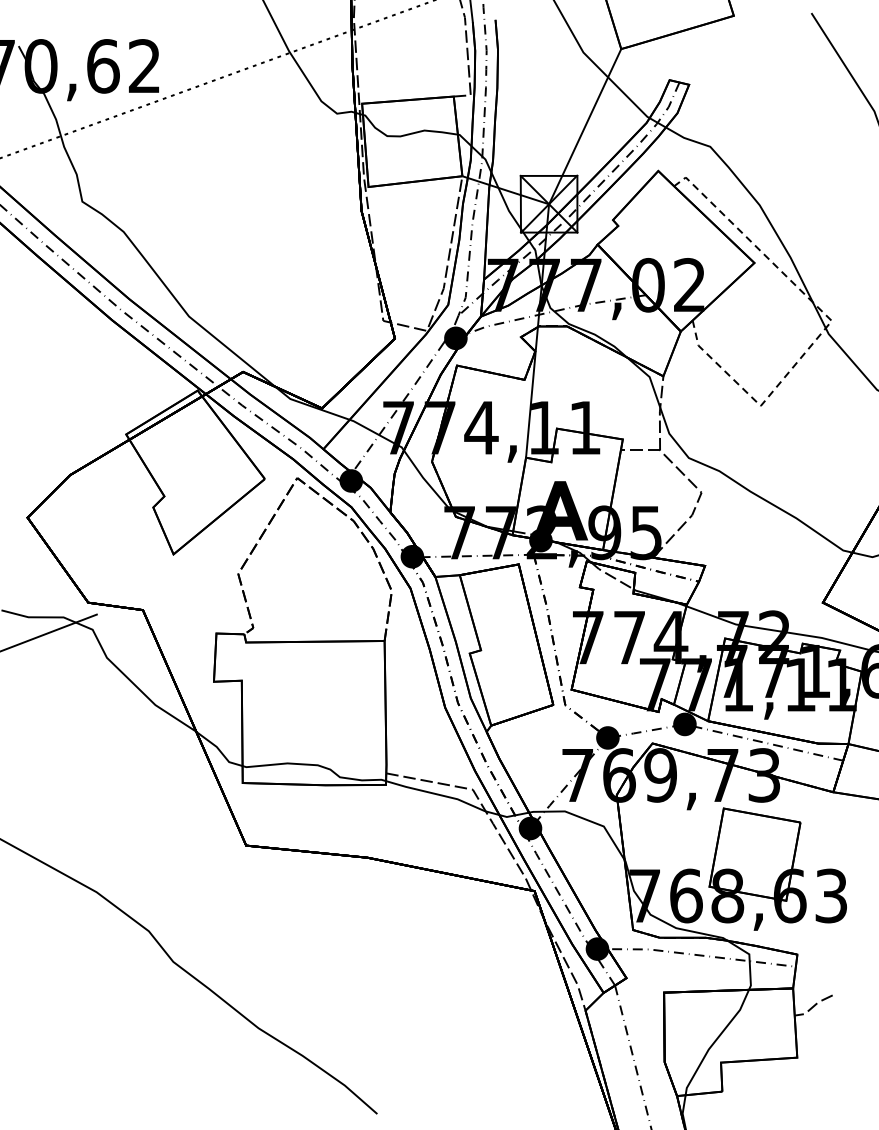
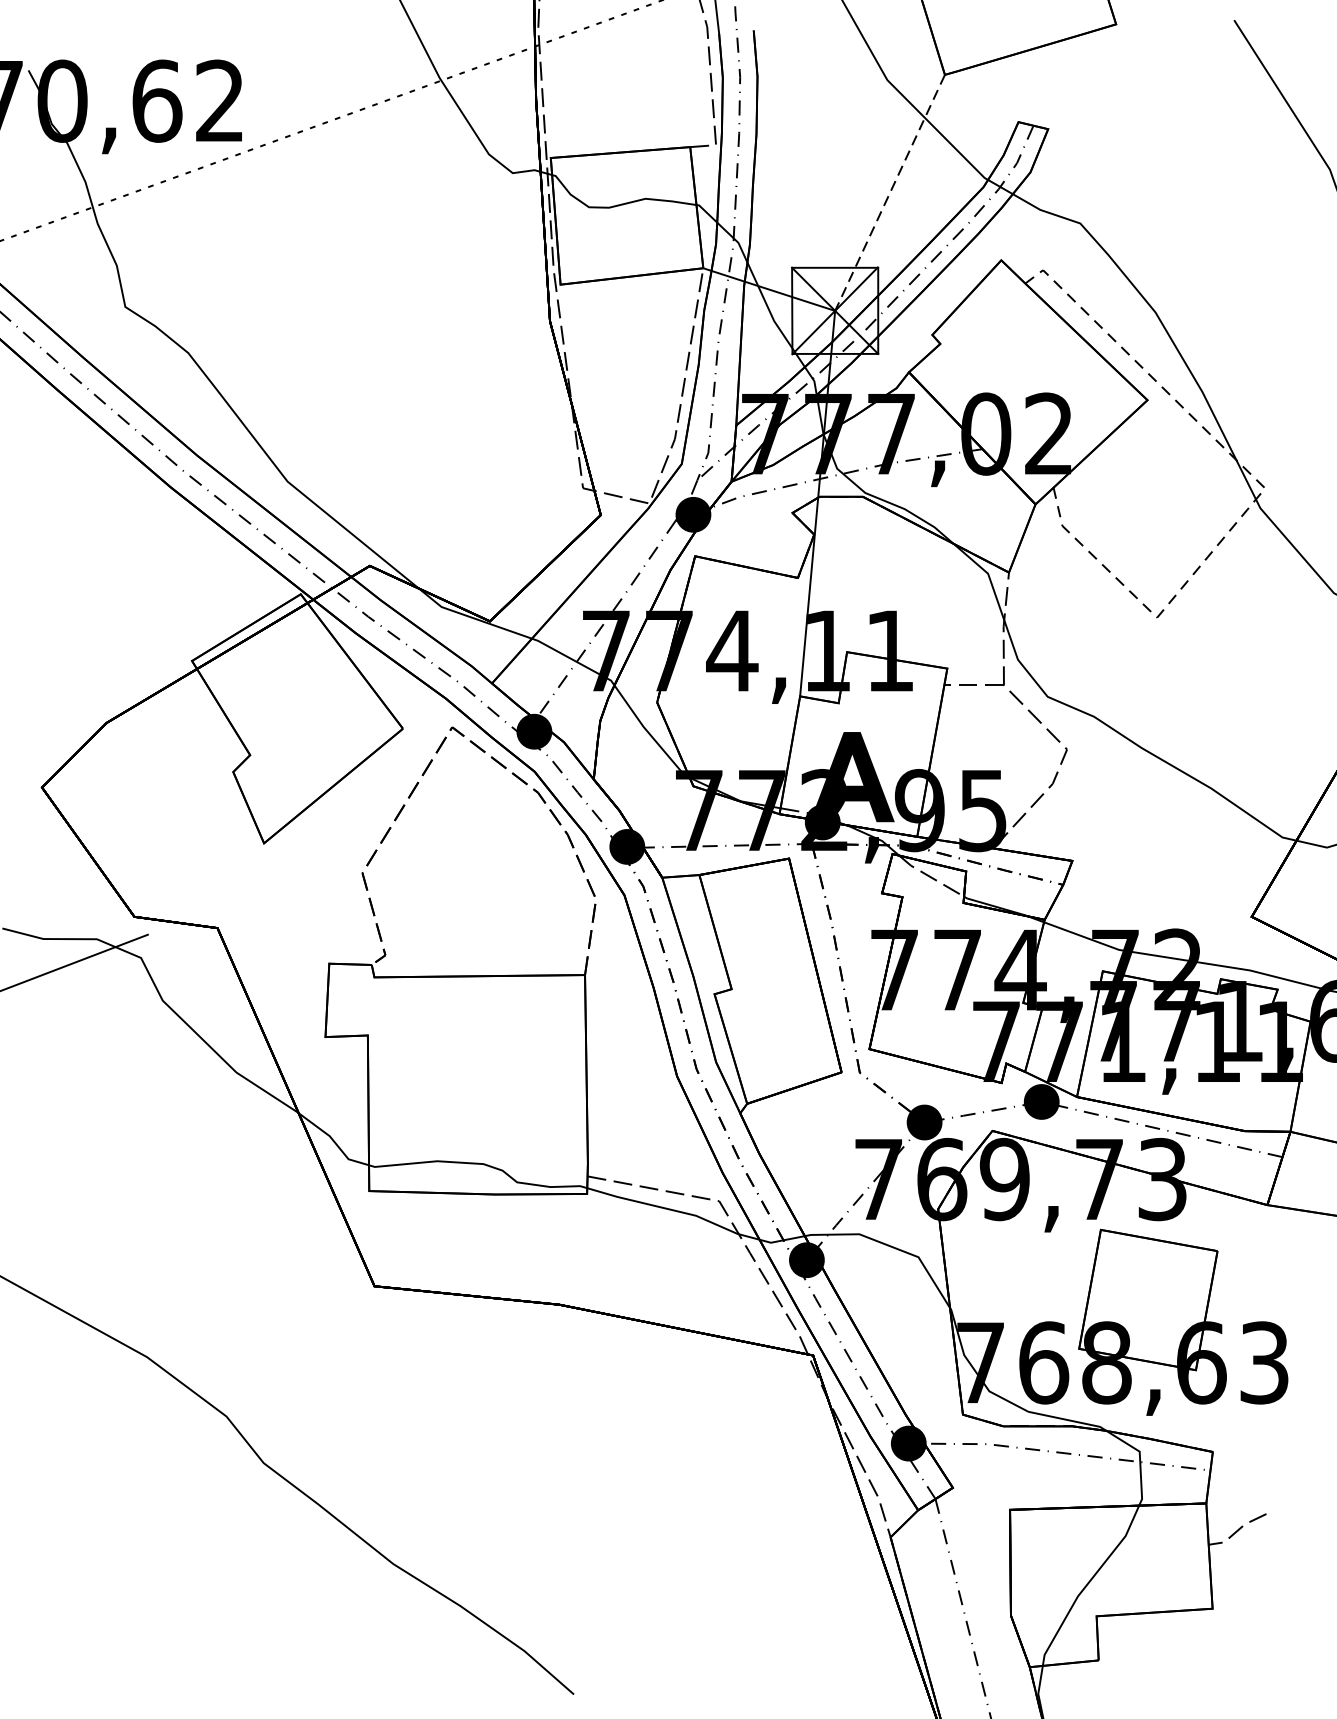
line: (585, 126) -> (890, 192), solid -> dashed

